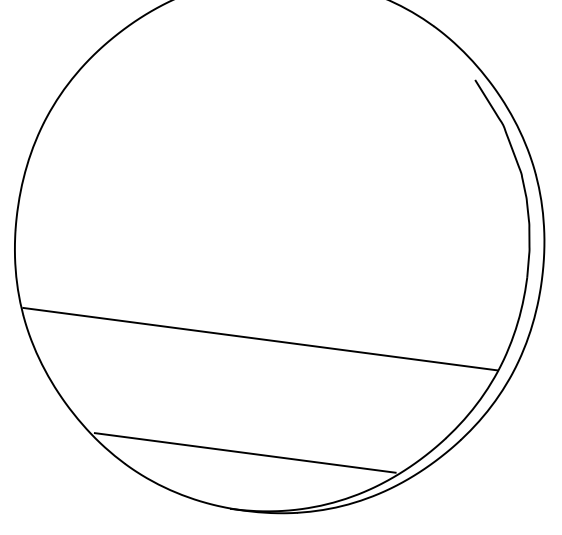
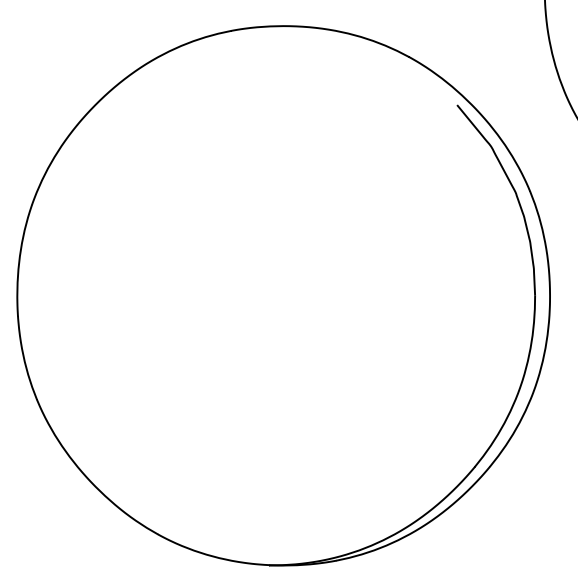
line: (260, 339) -> (276, 392), removed
line: (245, 452) -> (276, 507), removed

